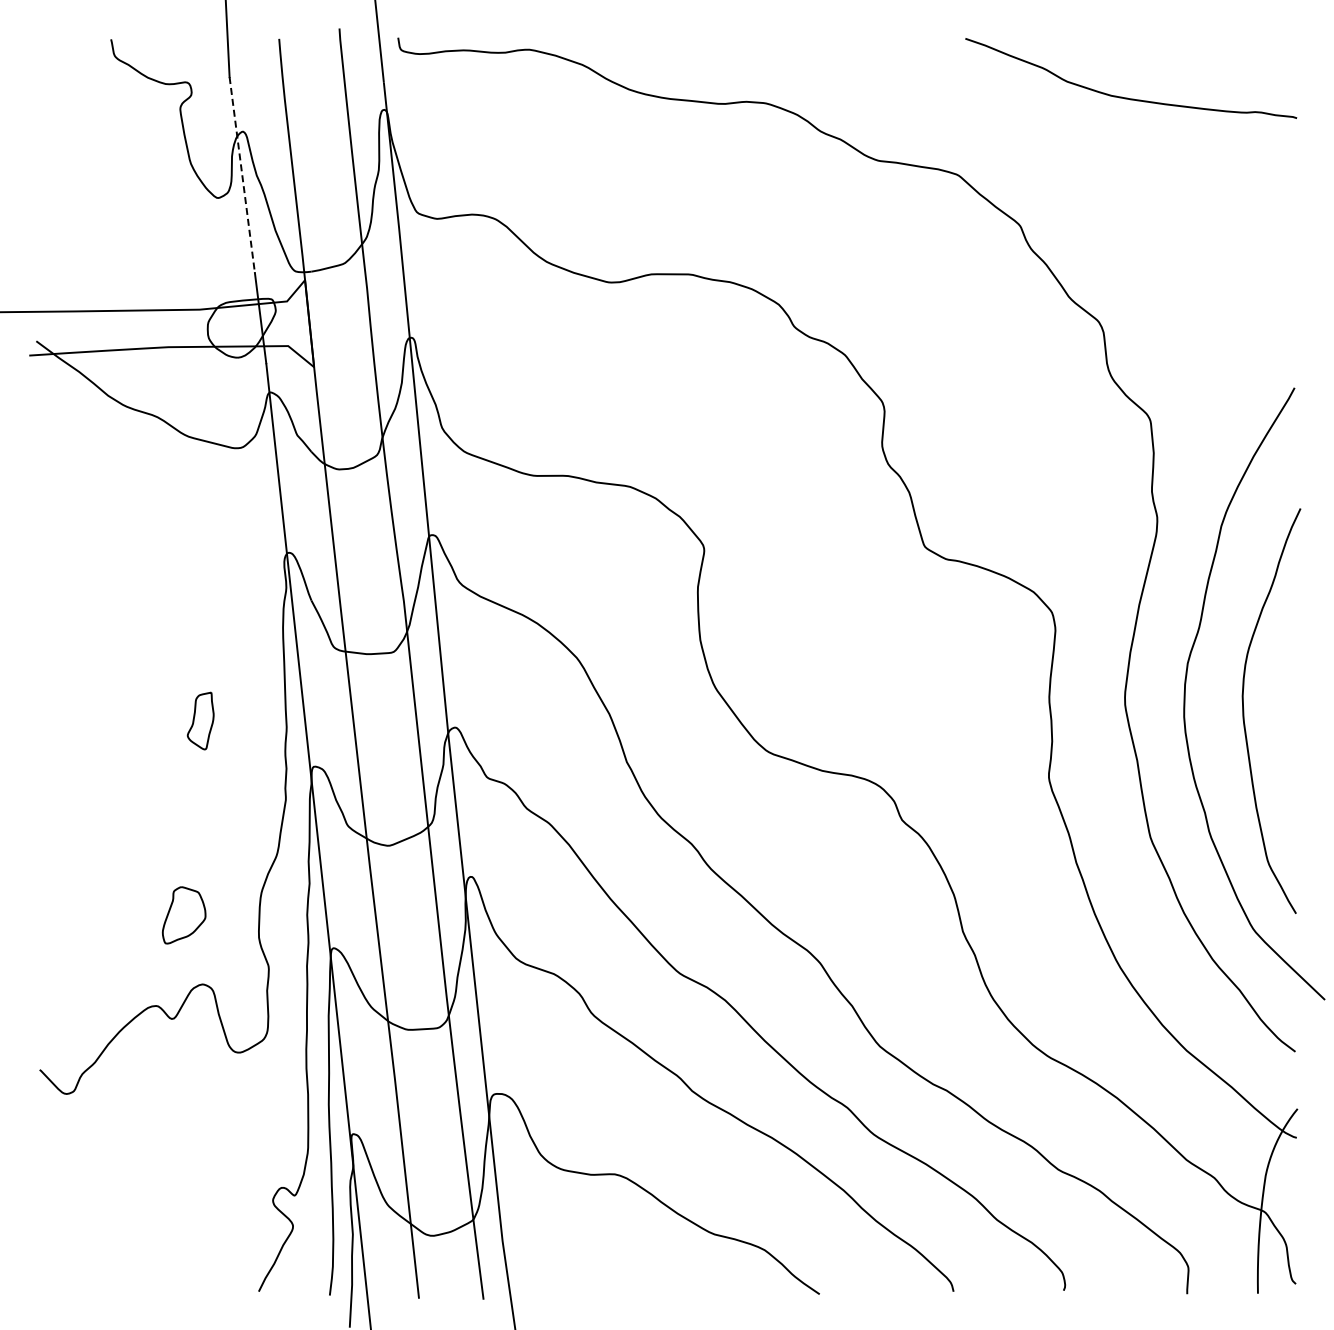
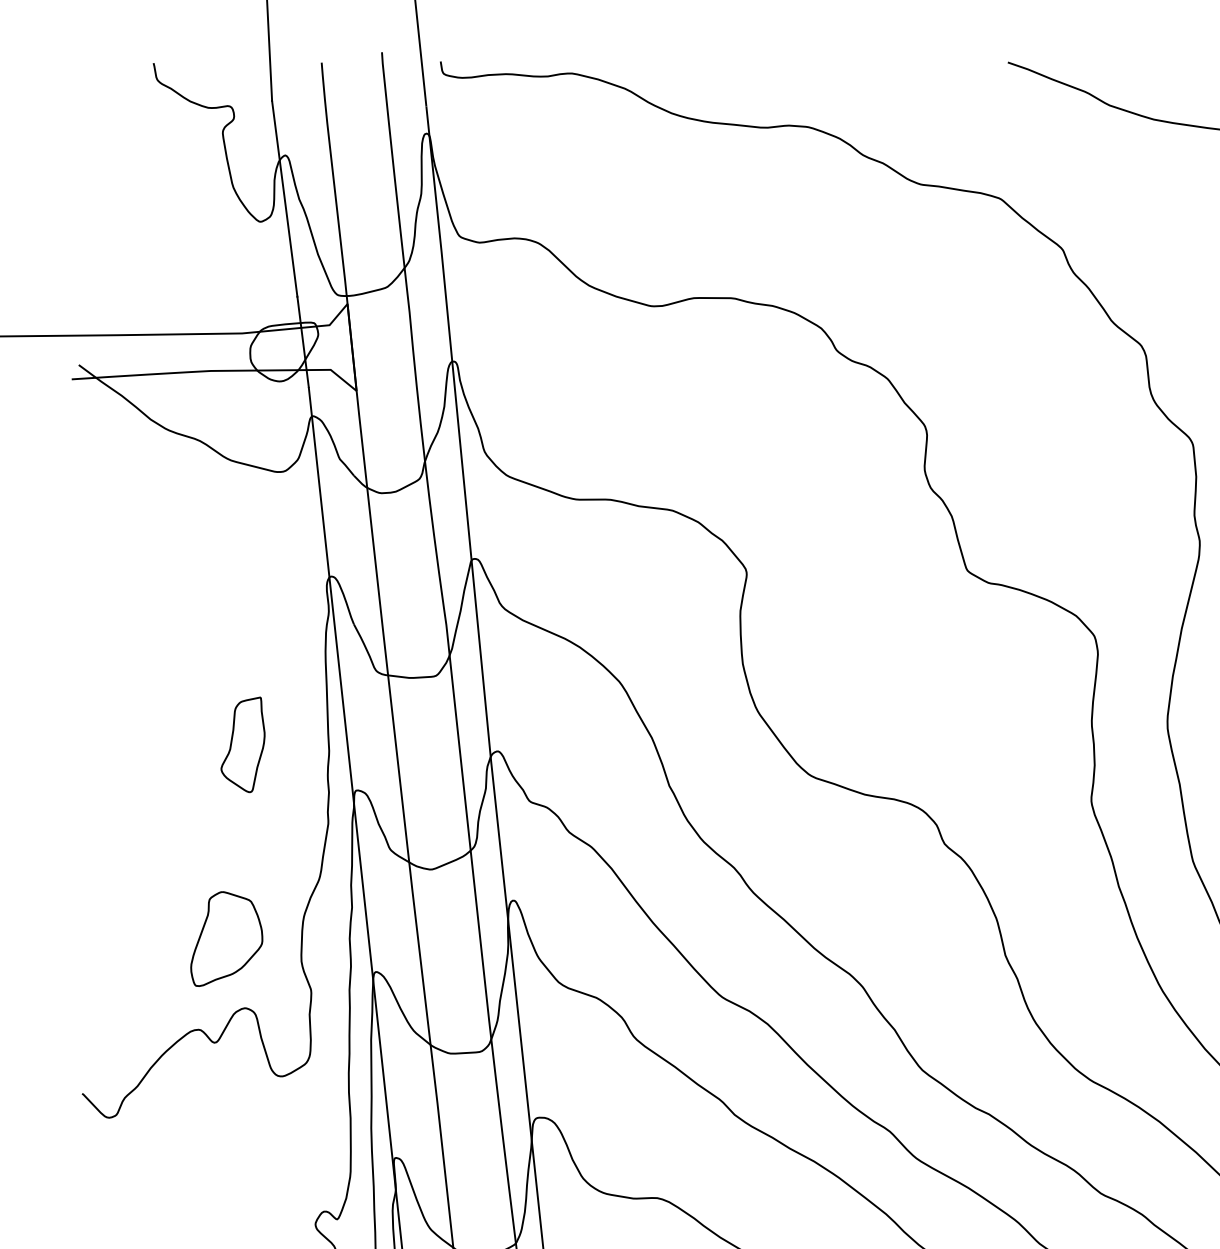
line: (242, 175) -> (284, 199), dashed -> solid
part: (200, 720) -> (242, 744), size x1.67
part: (183, 915) -> (225, 939), size x1.67

